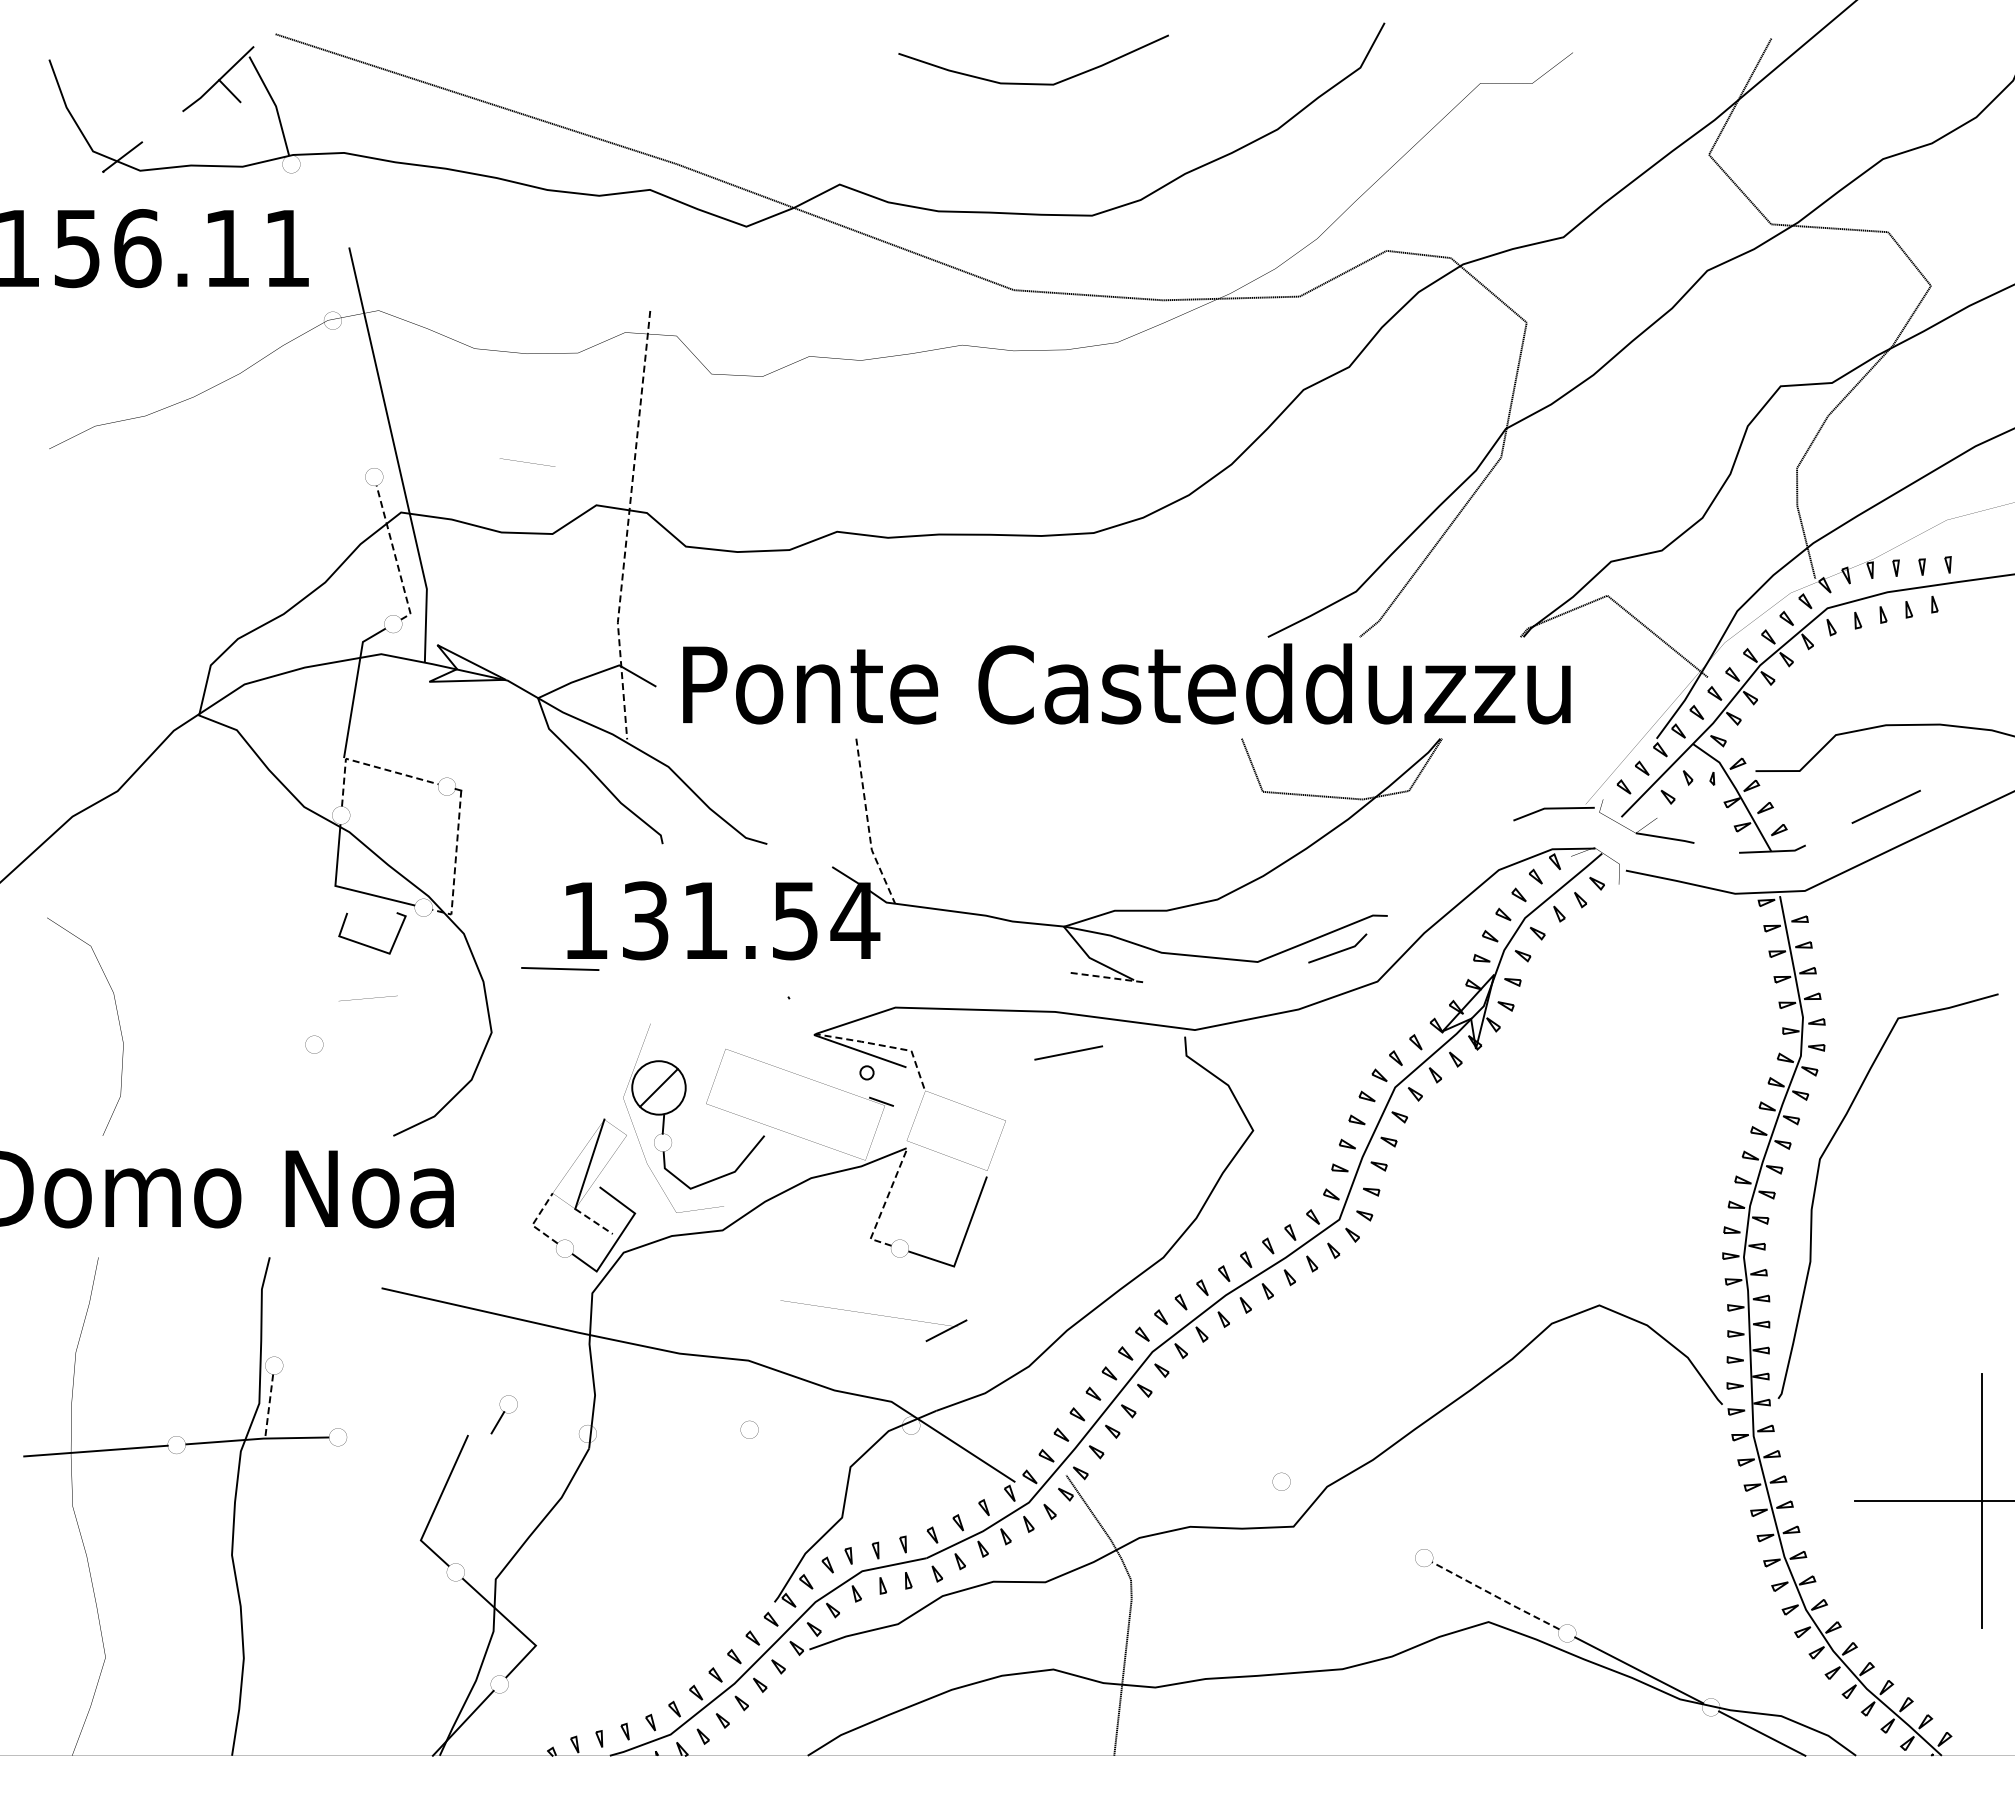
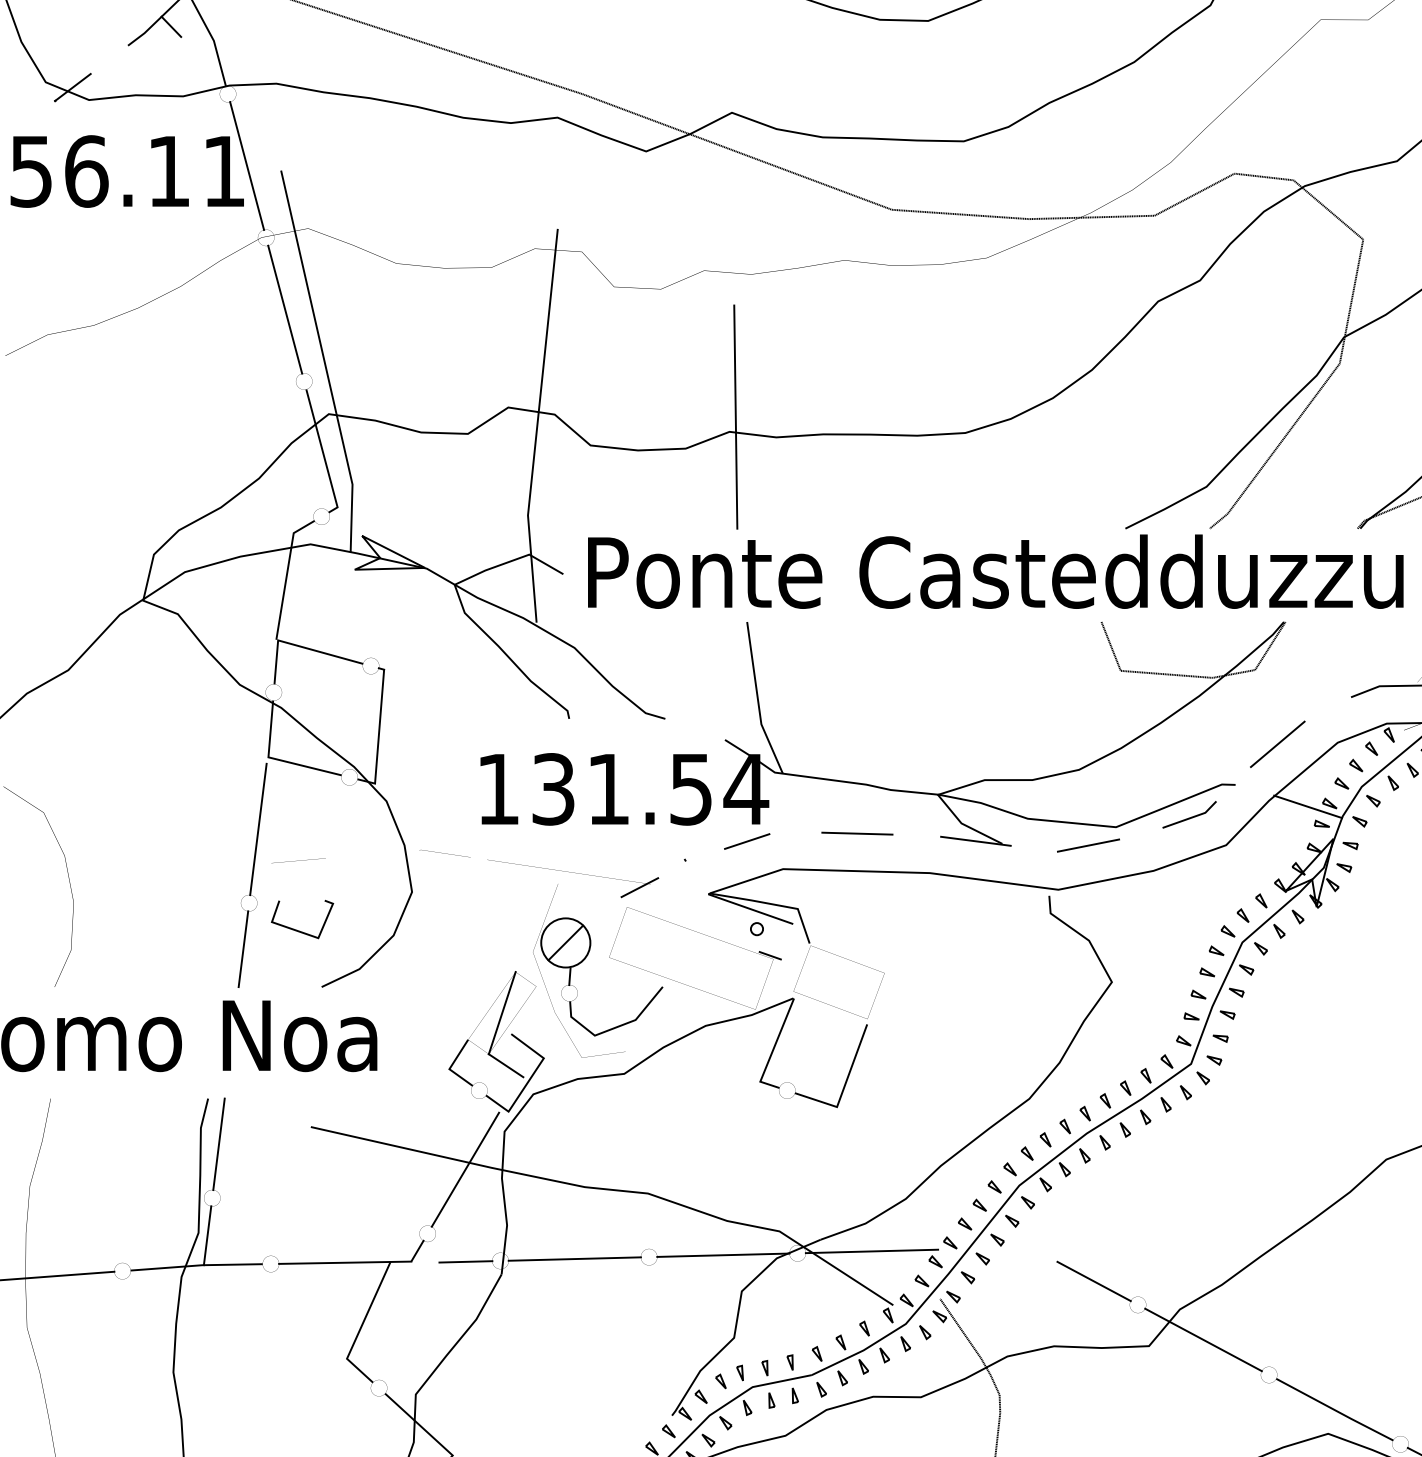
line: (311, 242) -> (246, 165), added
line: (353, 398) -> (285, 309), added
line: (527, 462) -> (444, 853), moved
line: (843, 515) -> (735, 416), added
line: (627, 526) -> (536, 426), dashed -> solid
line: (395, 556) -> (323, 454), dashed -> solid
line: (369, 765) -> (299, 646), dashed -> solid
line: (868, 824) -> (758, 700), dashed -> solid
line: (455, 862) -> (378, 735), dashed -> solid
line: (1433, 871) -> (1277, 744), added
line: (1466, 939) -> (1307, 806), added
line: (369, 945) -> (299, 930), moved
line: (324, 964) -> (258, 829), added
line: (560, 968) -> (857, 833), moved
line: (856, 977) -> (747, 841), added
line: (1104, 977) -> (975, 841), dashed -> solid
line: (883, 1045) -> (772, 903), dashed -> solid
line: (1068, 1052) -> (1088, 845), moved
line: (308, 1094) -> (243, 948), added
line: (884, 1203) -> (773, 1049), dashed -> solid
line: (594, 1221) -> (506, 1065), dashed -> solid
line: (533, 1222) -> (450, 1066), dashed -> solid
line: (281, 1306) -> (218, 1143), added
part: (873, 1320) -> (572, 878), moved
line: (549, 1334) -> (465, 1169), added
line: (269, 1407) -> (207, 1236), dashed -> solid
line: (992, 1423) -> (872, 1251), added
line: (830, 1427) -> (723, 1255), added
line: (668, 1431) -> (574, 1258), added
line: (550, 1434) -> (466, 1261), added
line: (418, 1435) -> (344, 1262), added
line: (1233, 1455) -> (1093, 1280), added
line: (1352, 1519) -> (1203, 1339), added
line: (1496, 1596) -> (1335, 1410), dashed -> solid

